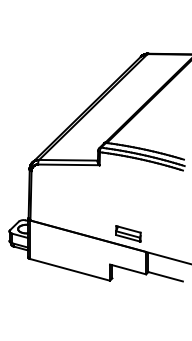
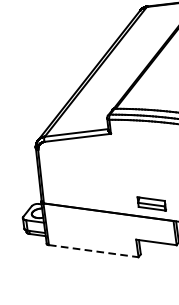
line: (70, 269) -> (94, 250), solid -> dashed

